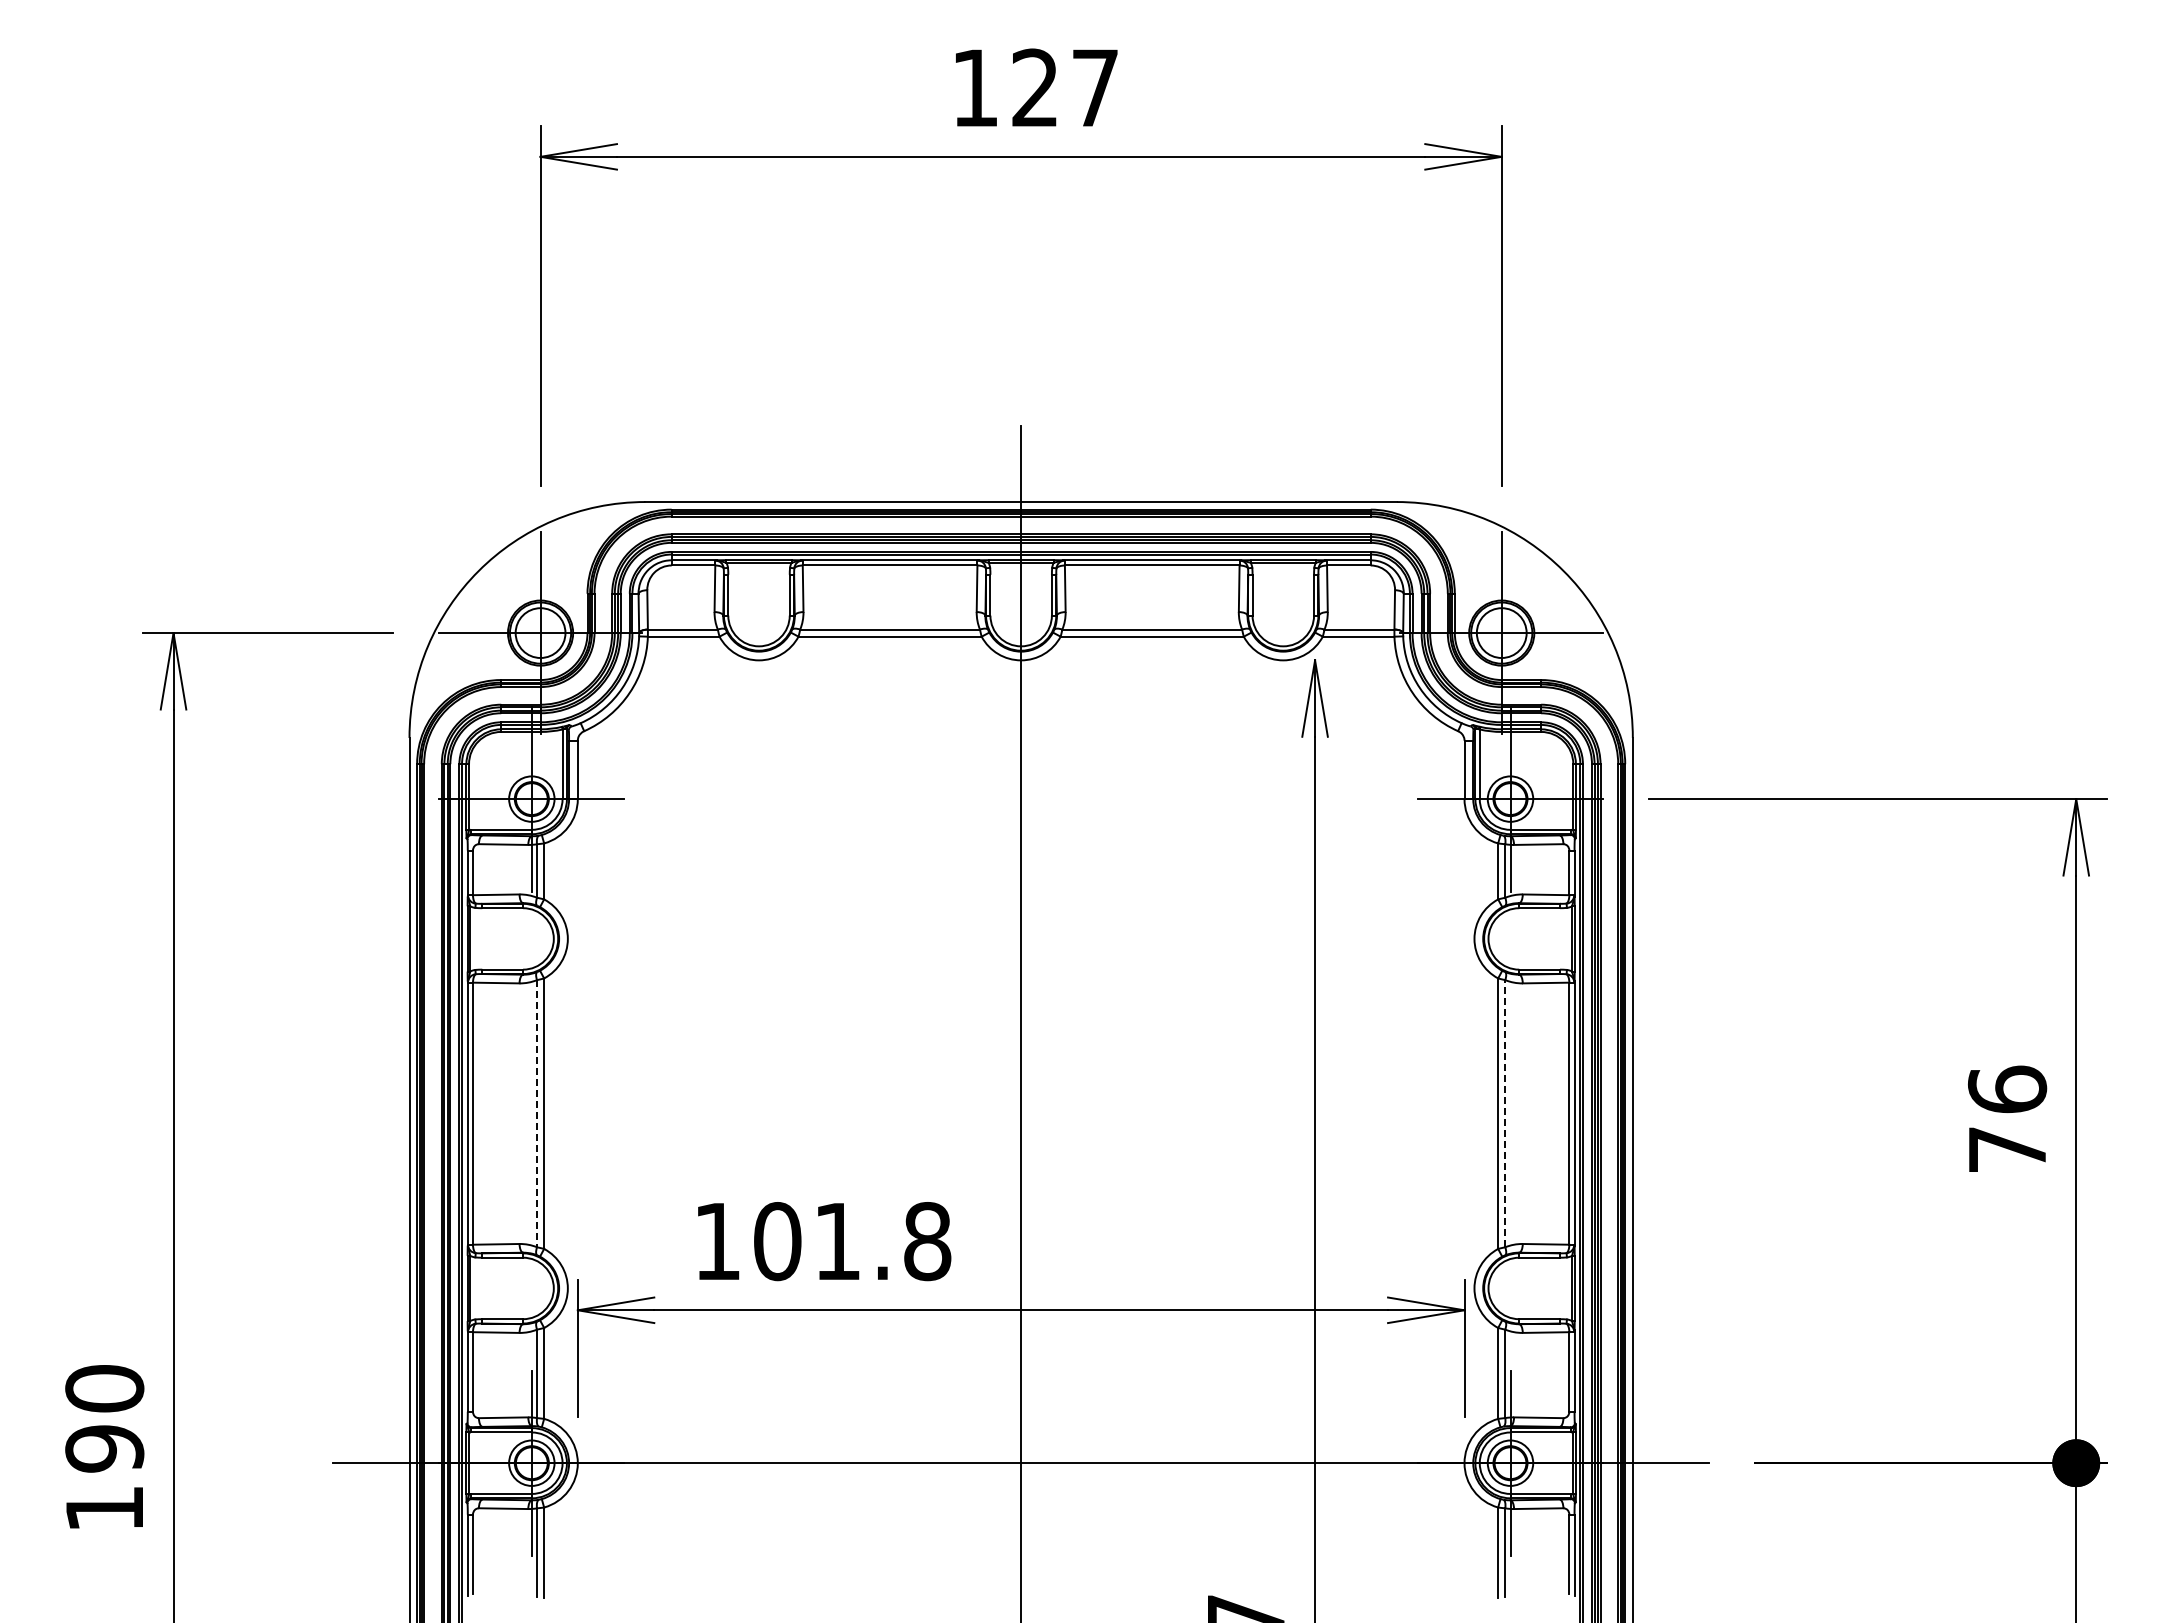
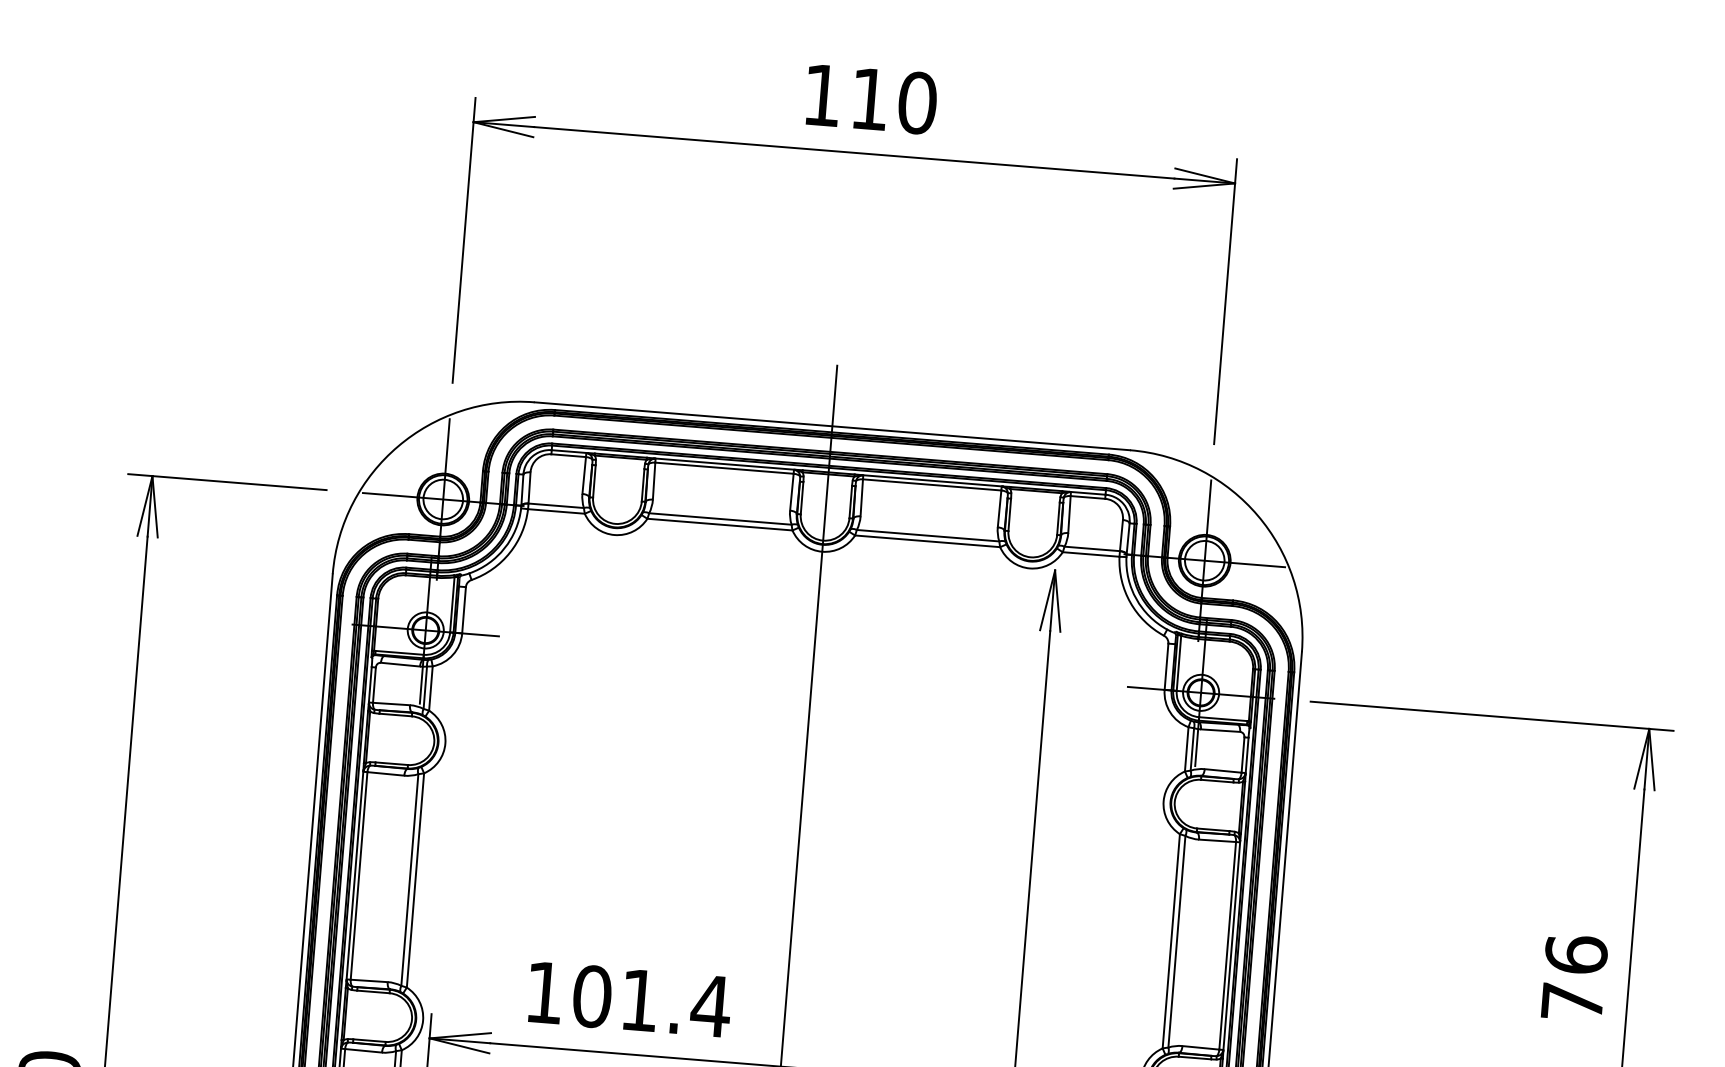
text: (1065, 87) -> (893, 100), 127 -> 110
line: (537, 1113) -> (410, 879), dashed -> solid
line: (1505, 1113) -> (1177, 941), dashed -> solid
text: (927, 1241) -> (711, 1006), 101.8 -> 101.4

